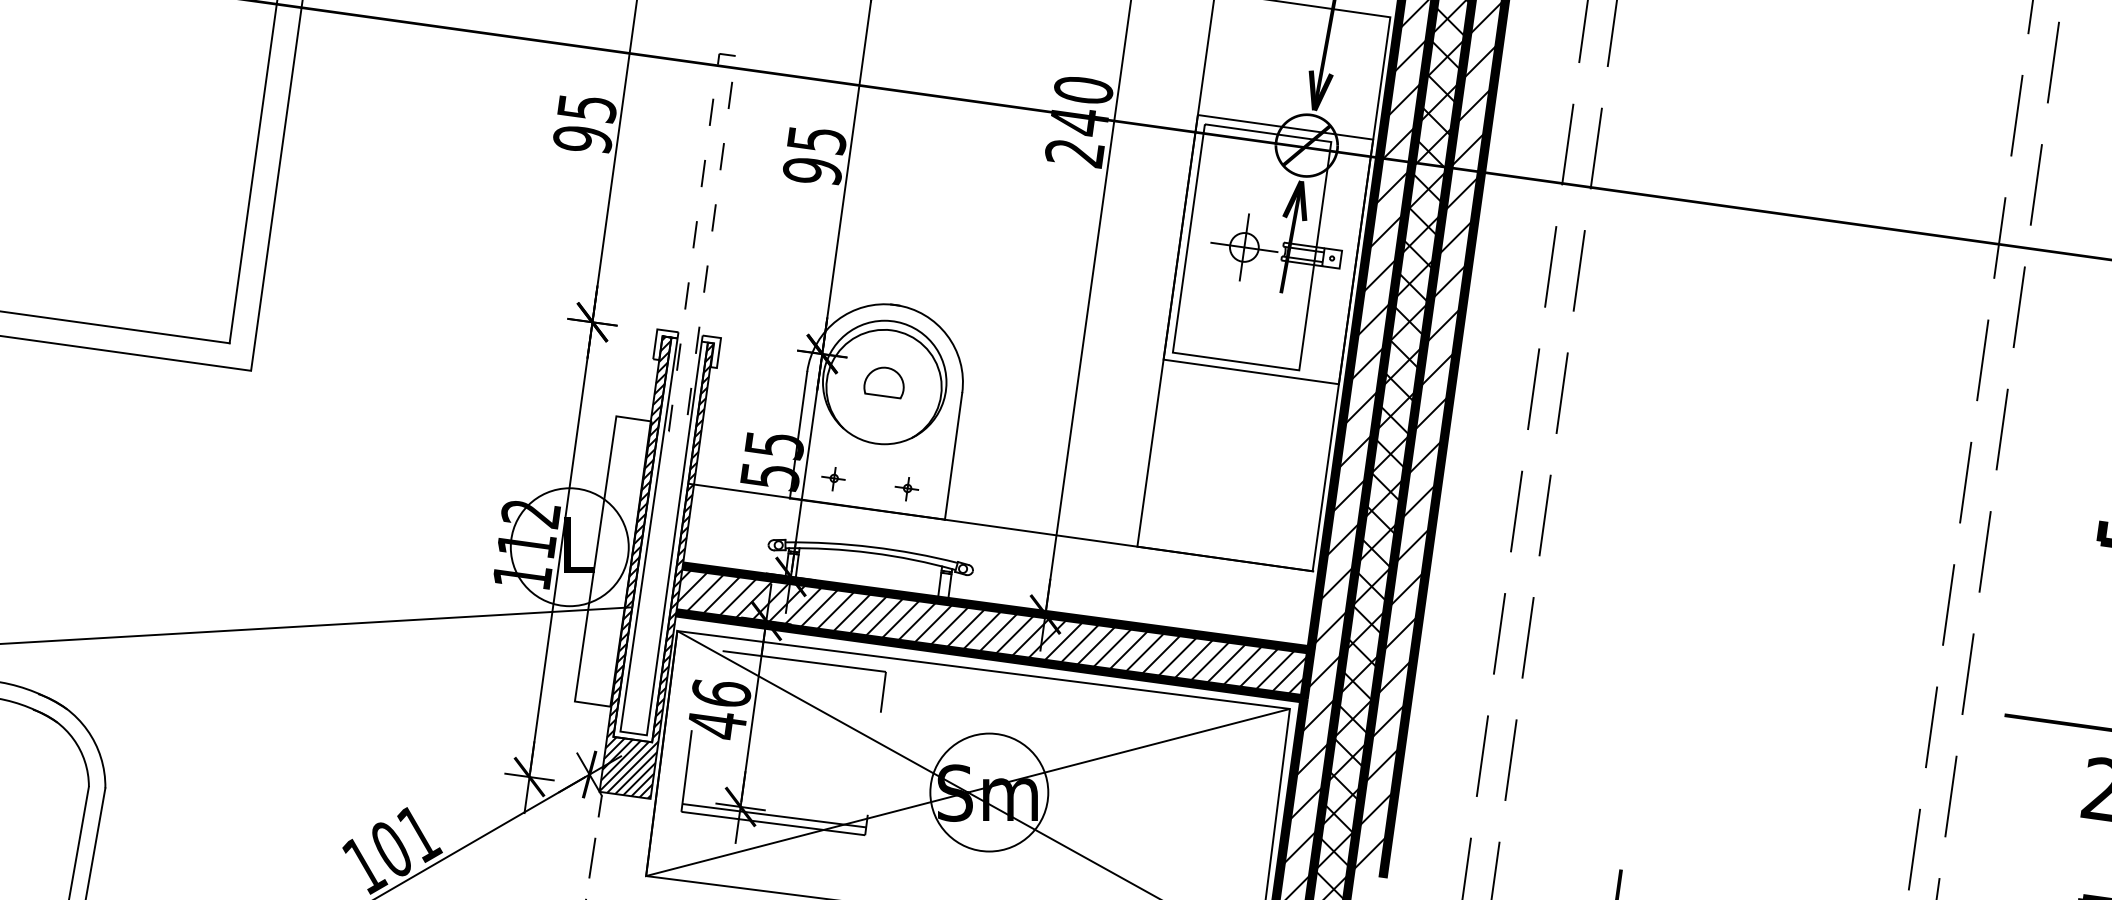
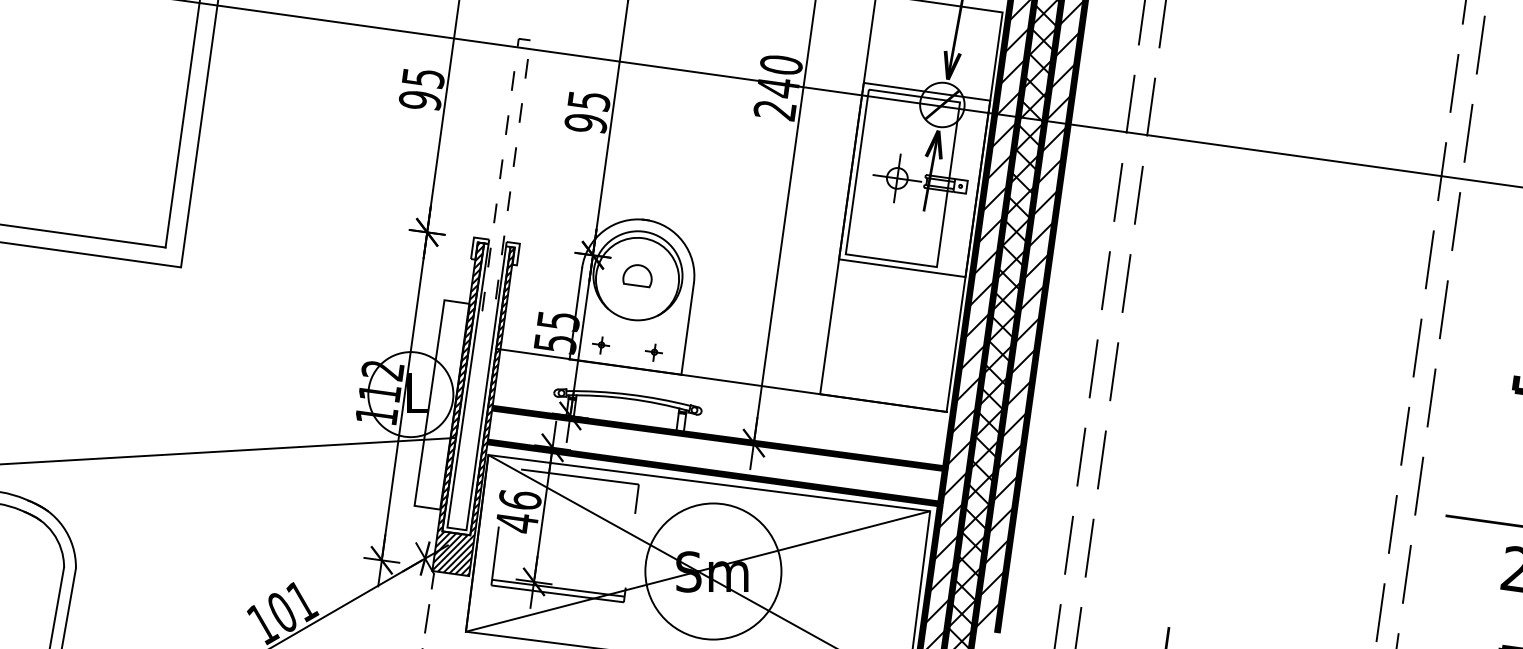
hatch: (993, 633) -> (716, 456), removed
circle: (988, 792) -> (712, 571), size x1.6

